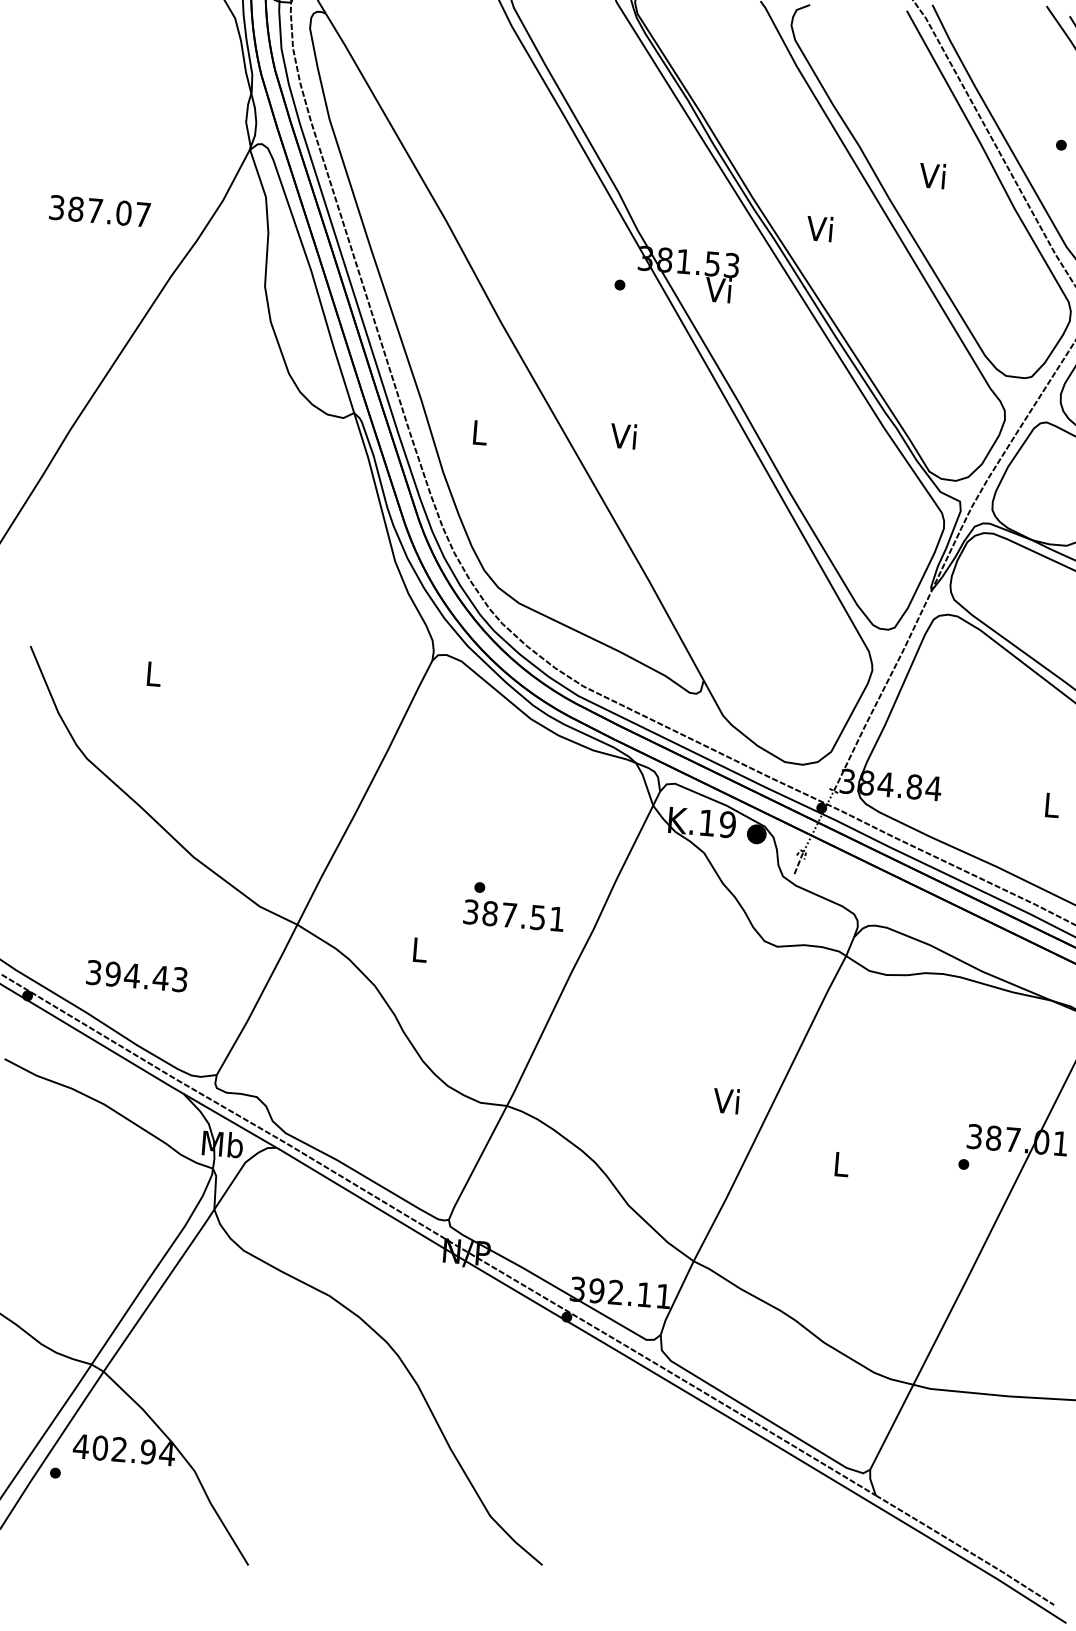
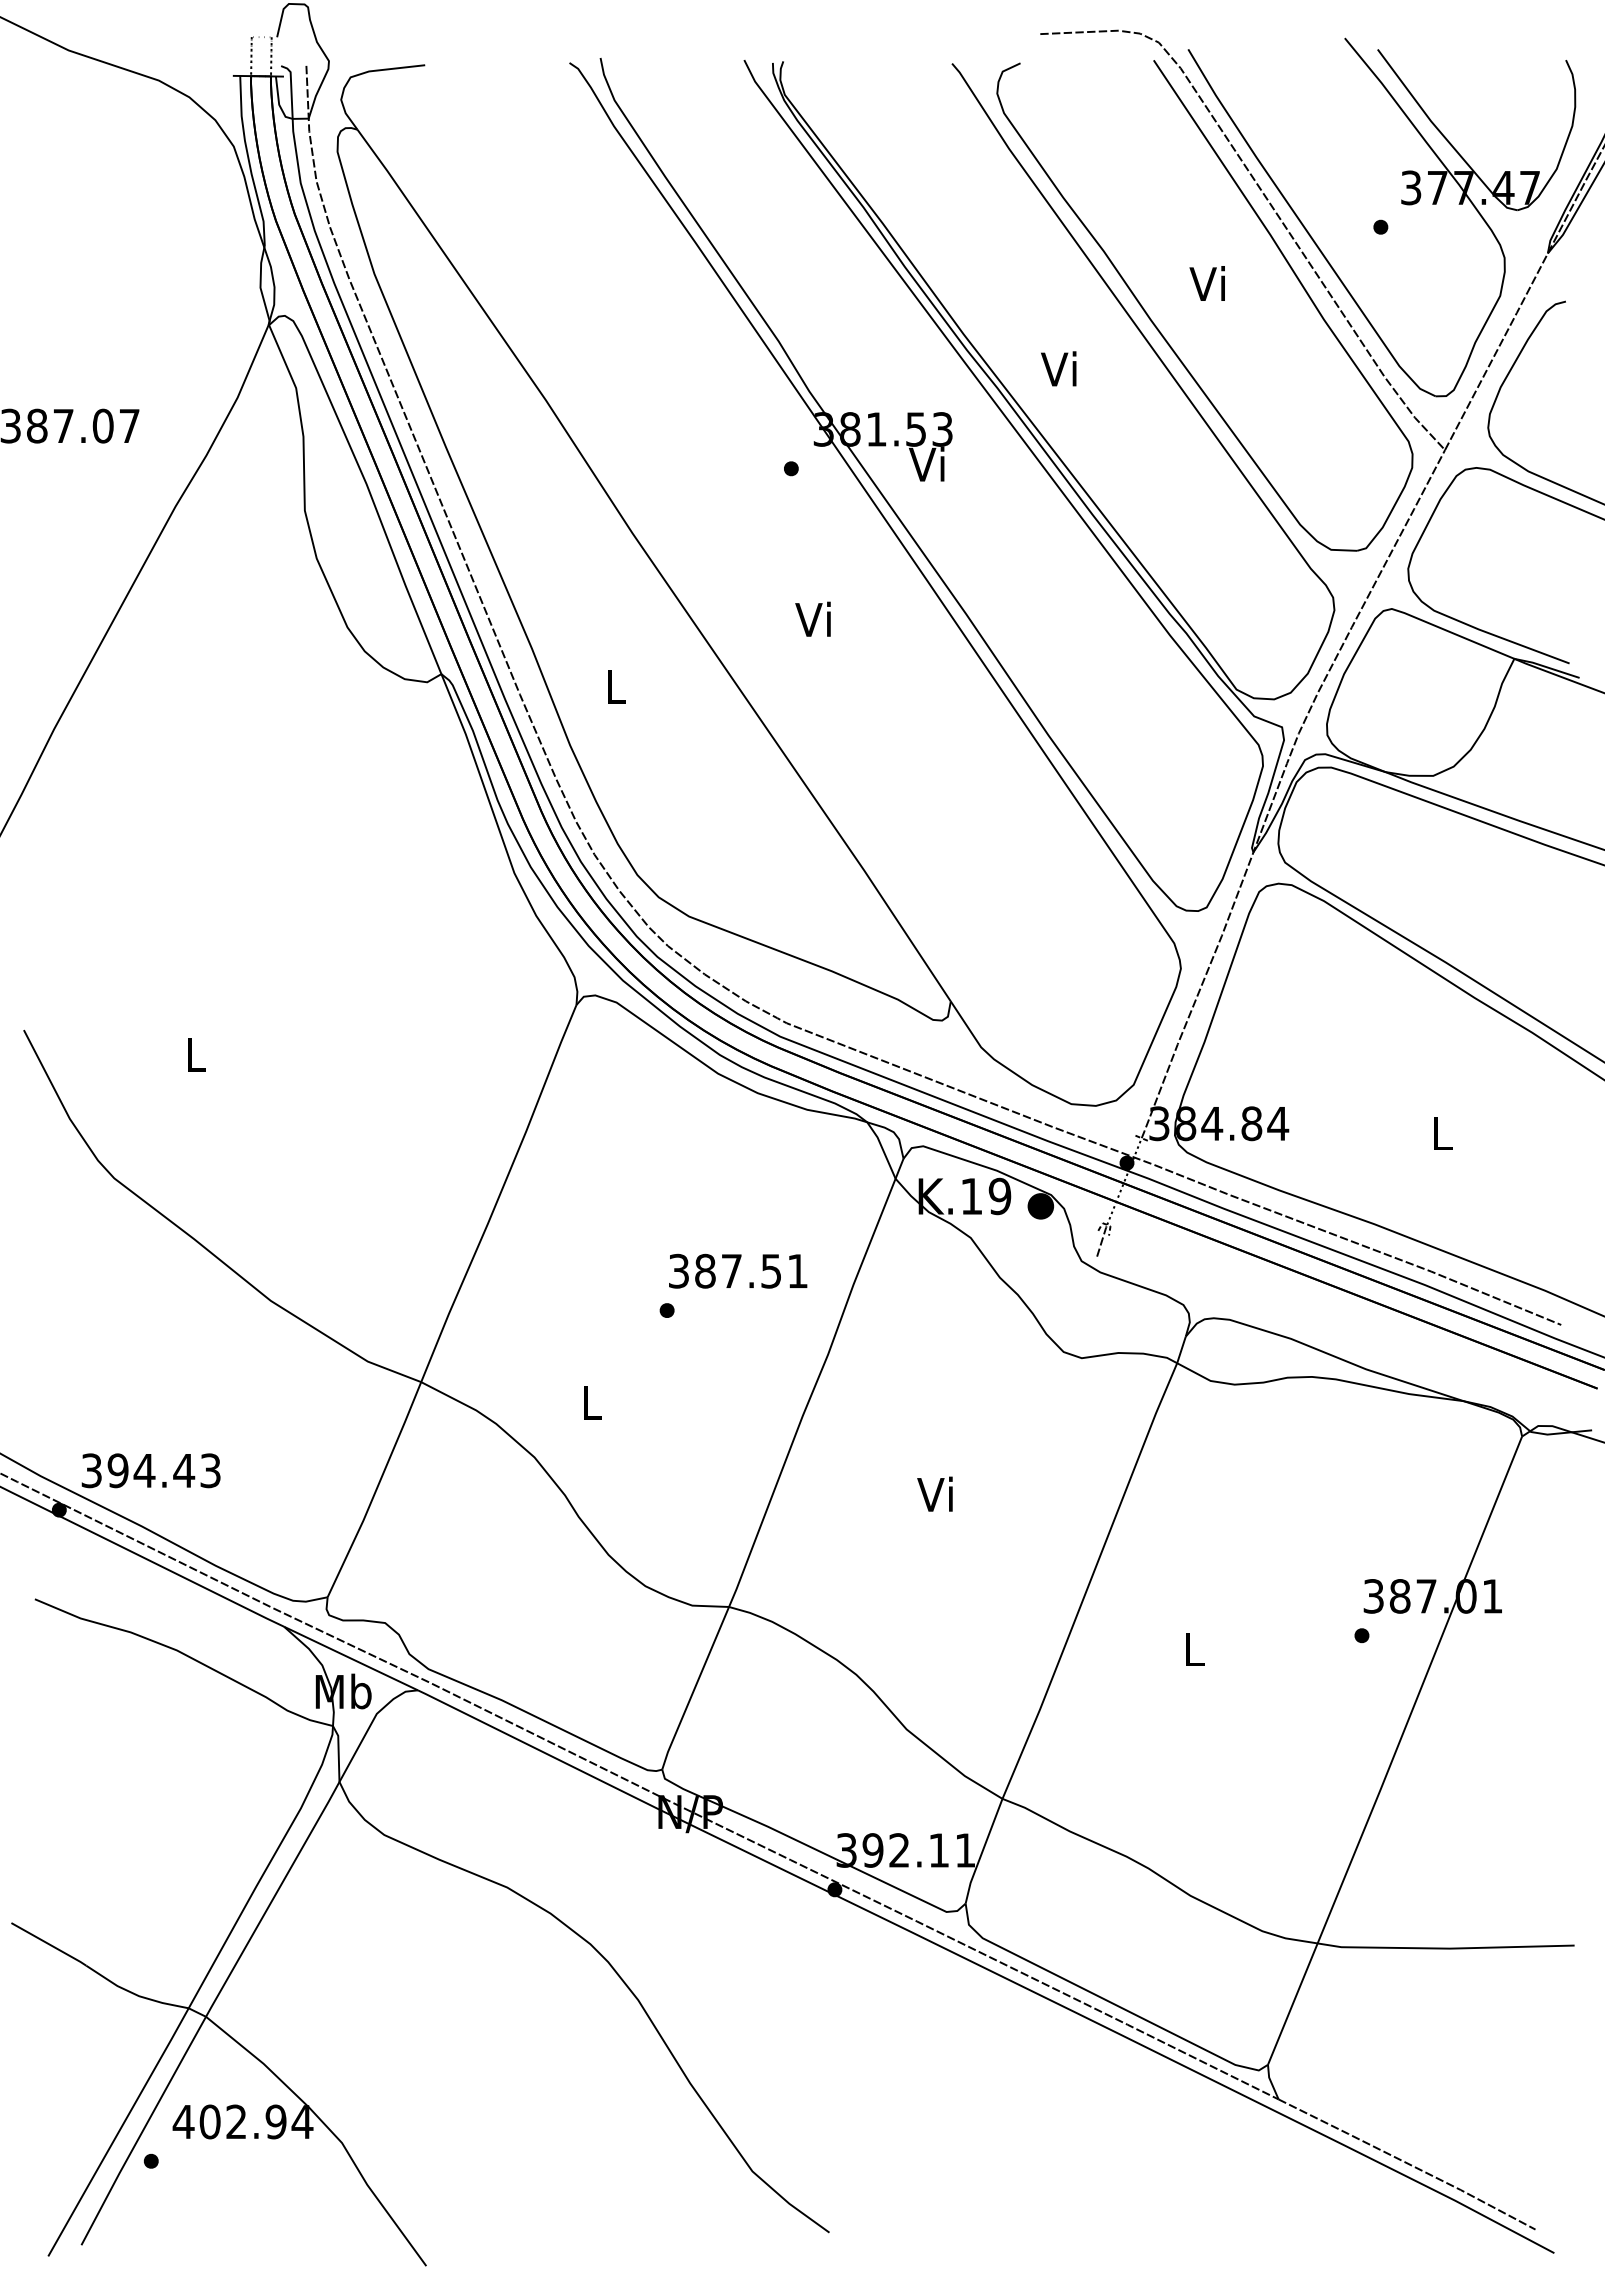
text: (623, 435) -> (812, 618), moved
text: (514, 915) -> (738, 1270), moved
text: (136, 975) -> (150, 1470), moved
text: (725, 1100) -> (934, 1493), moved

